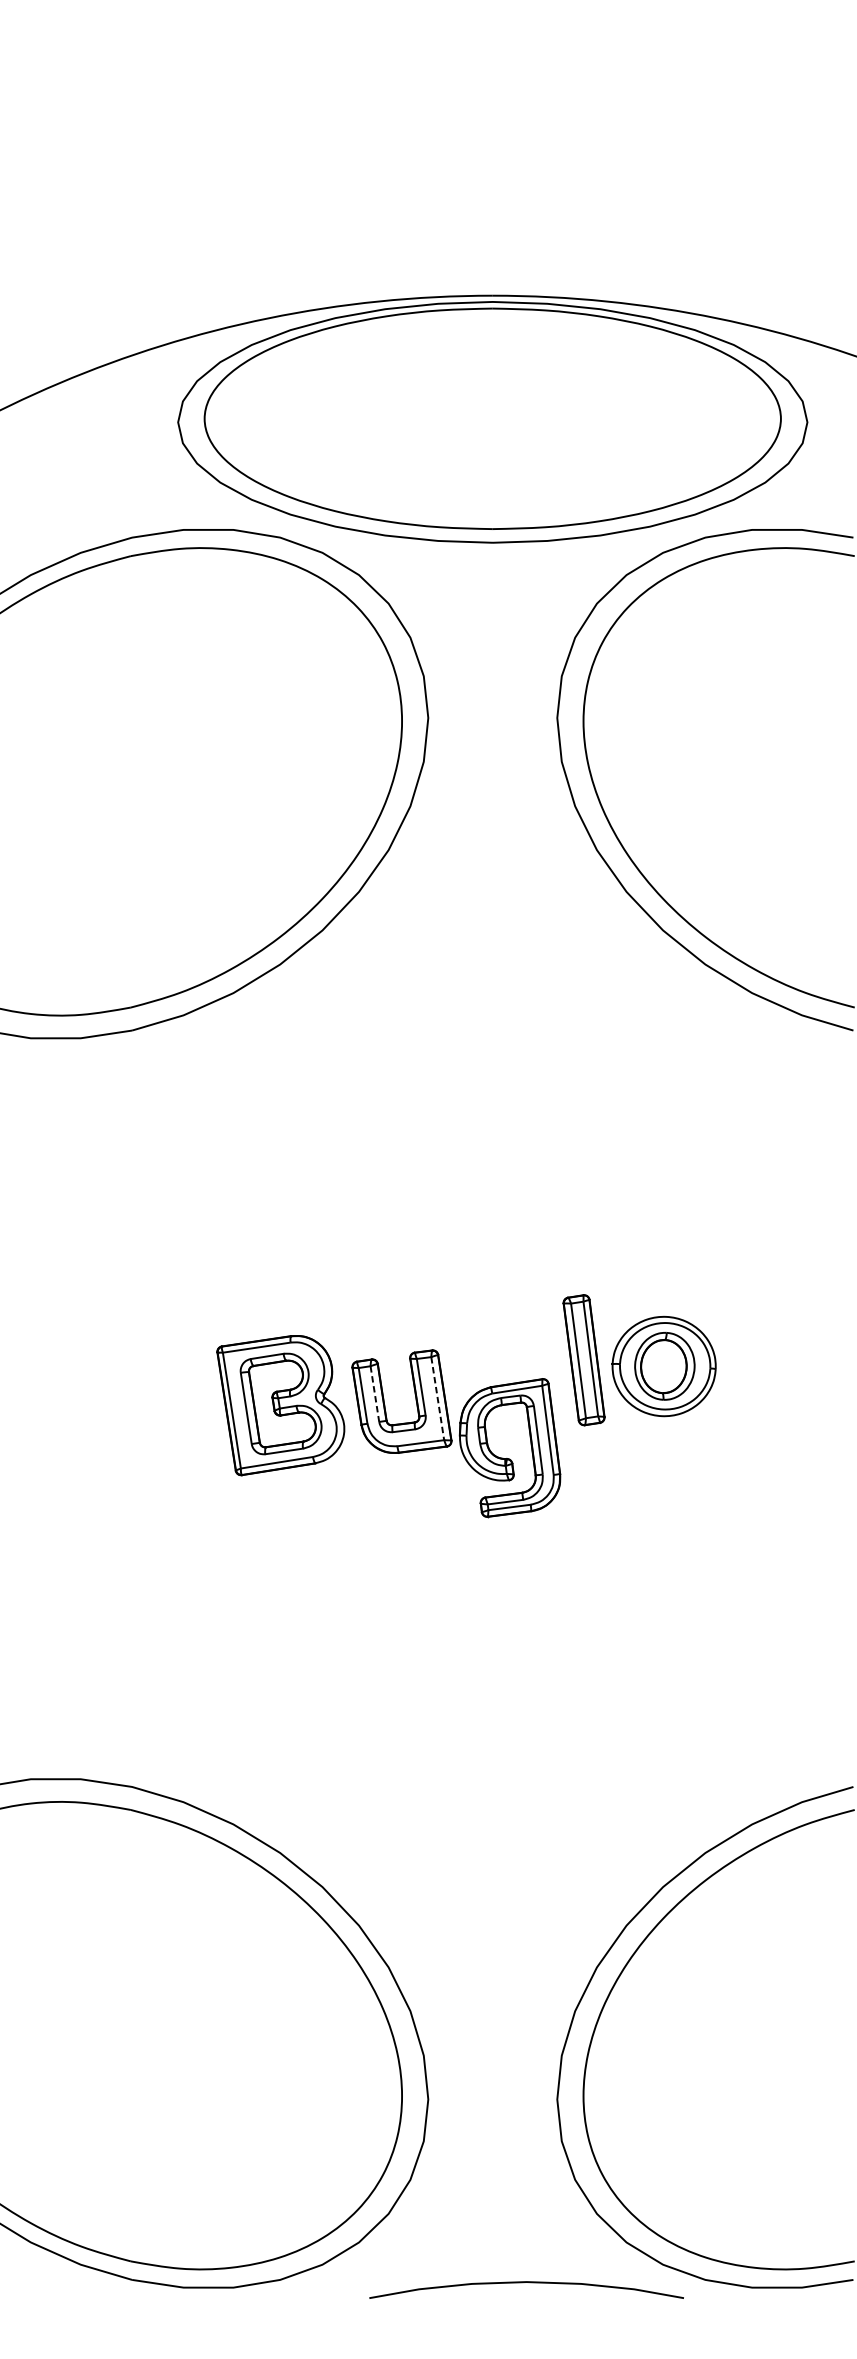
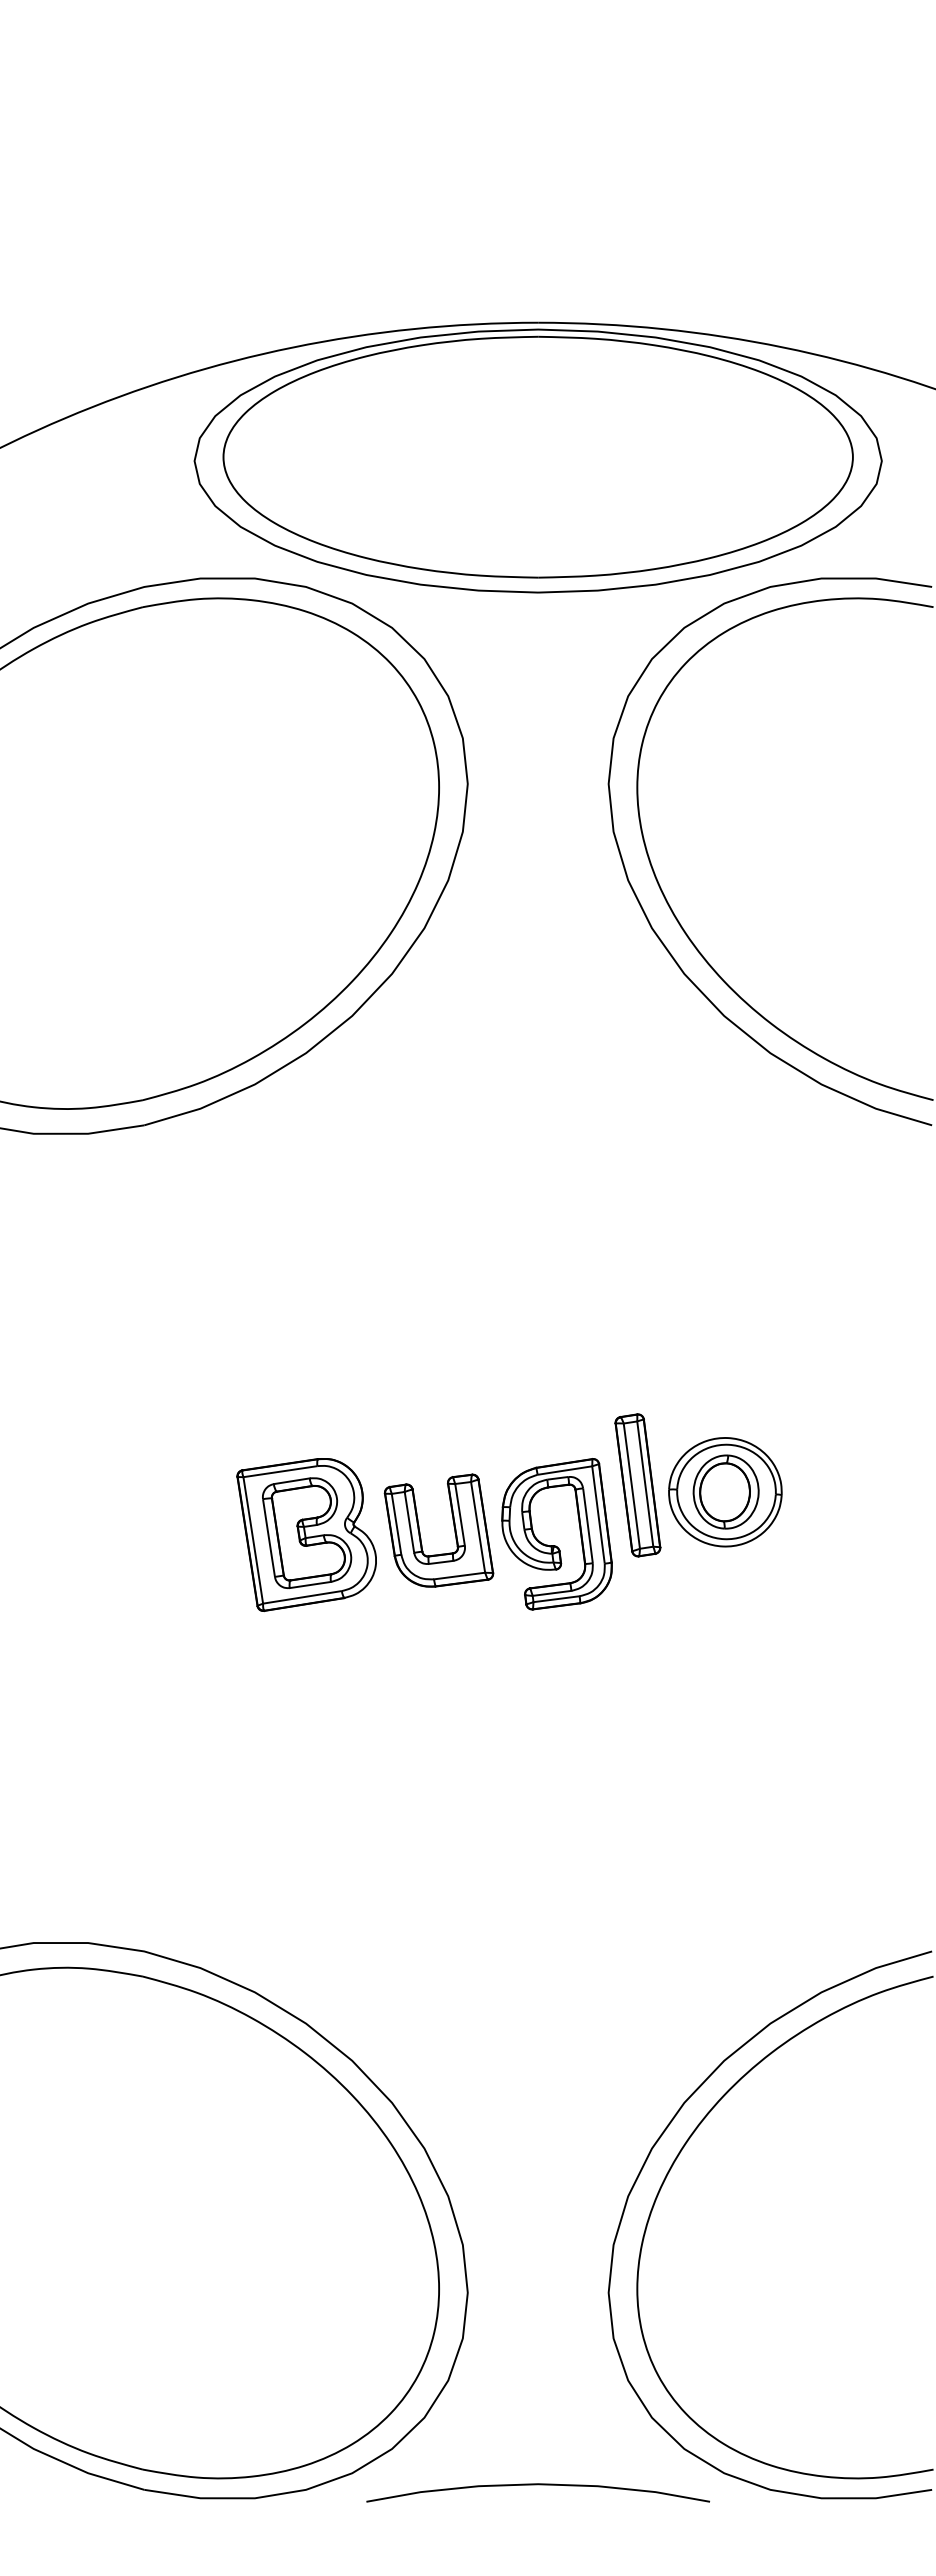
line: (374, 1394) -> (409, 1522), dashed -> solid
line: (438, 1398) -> (478, 1527), dashed -> solid
part: (509, 1458) -> (556, 1545), moved
curve: (526, 2283) -> (537, 2485), moved

